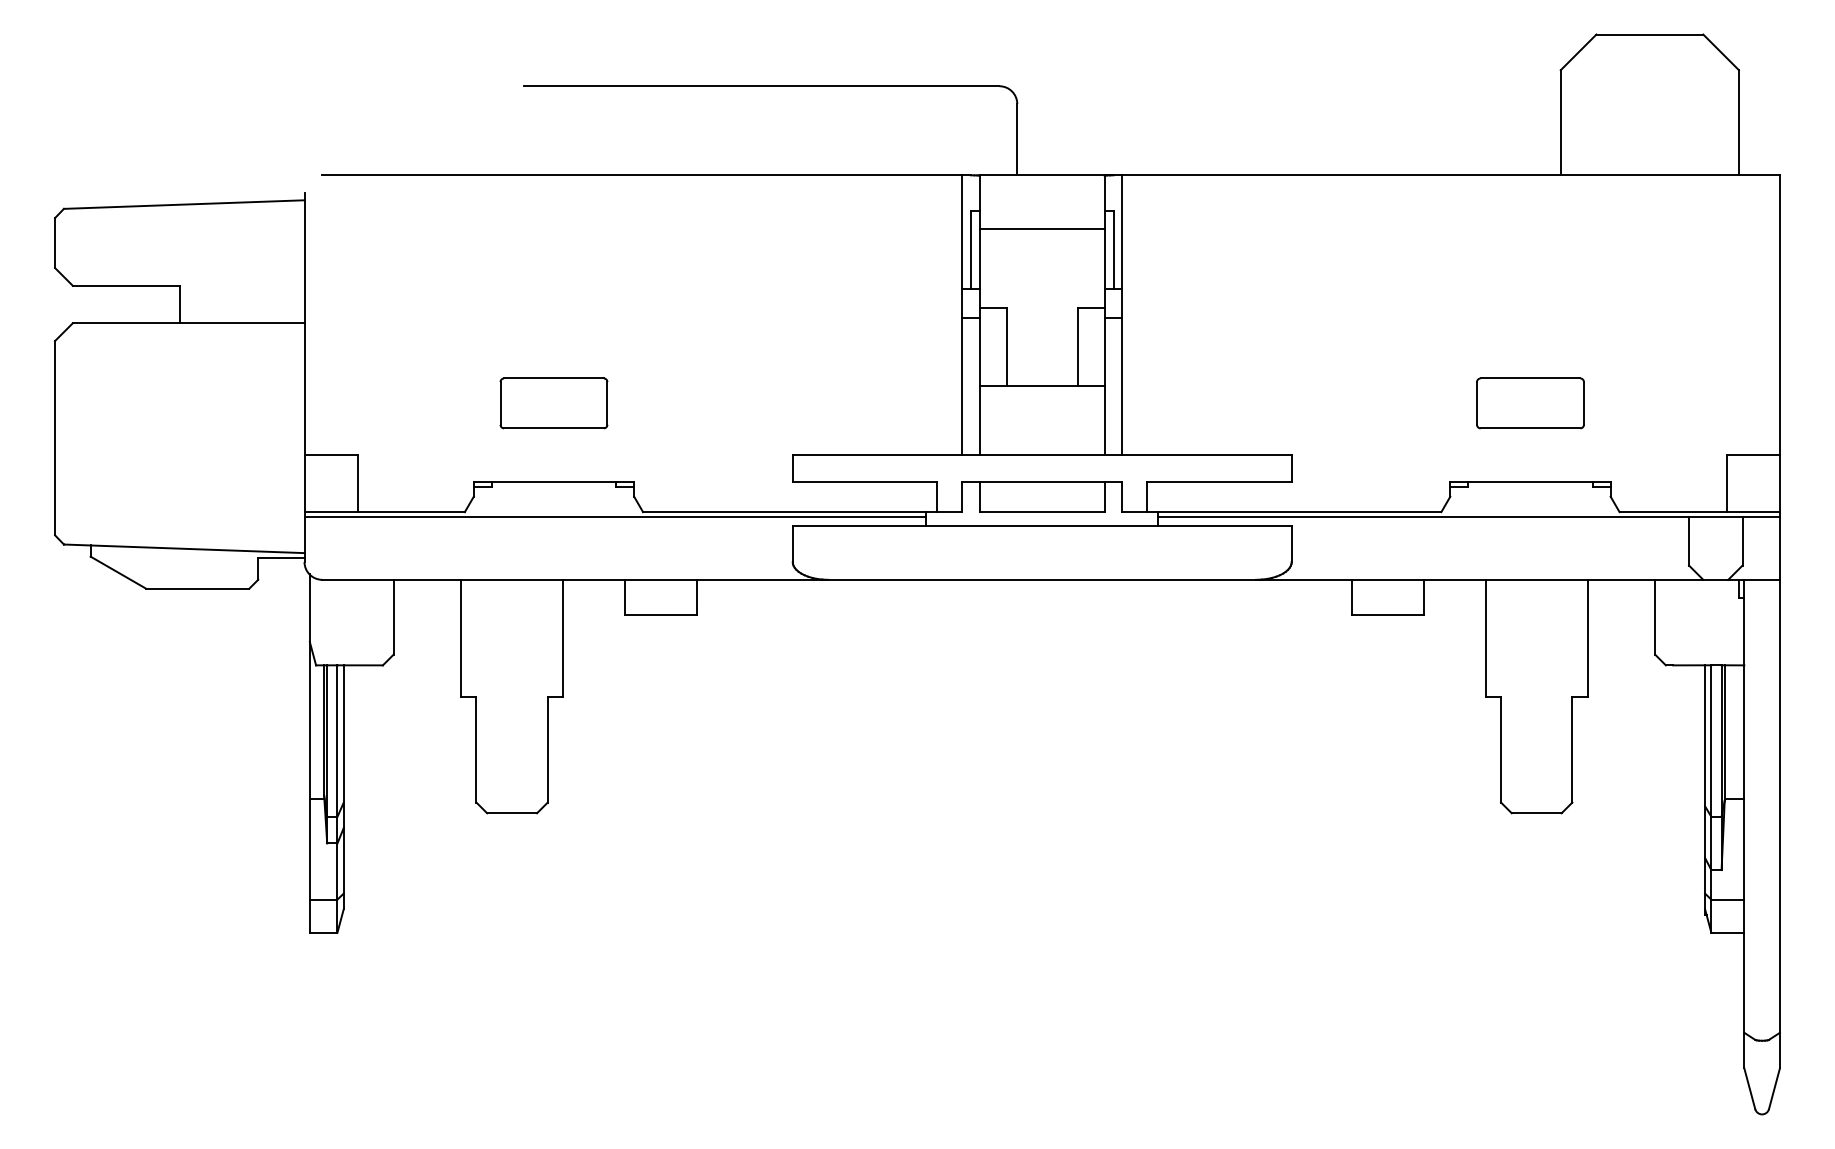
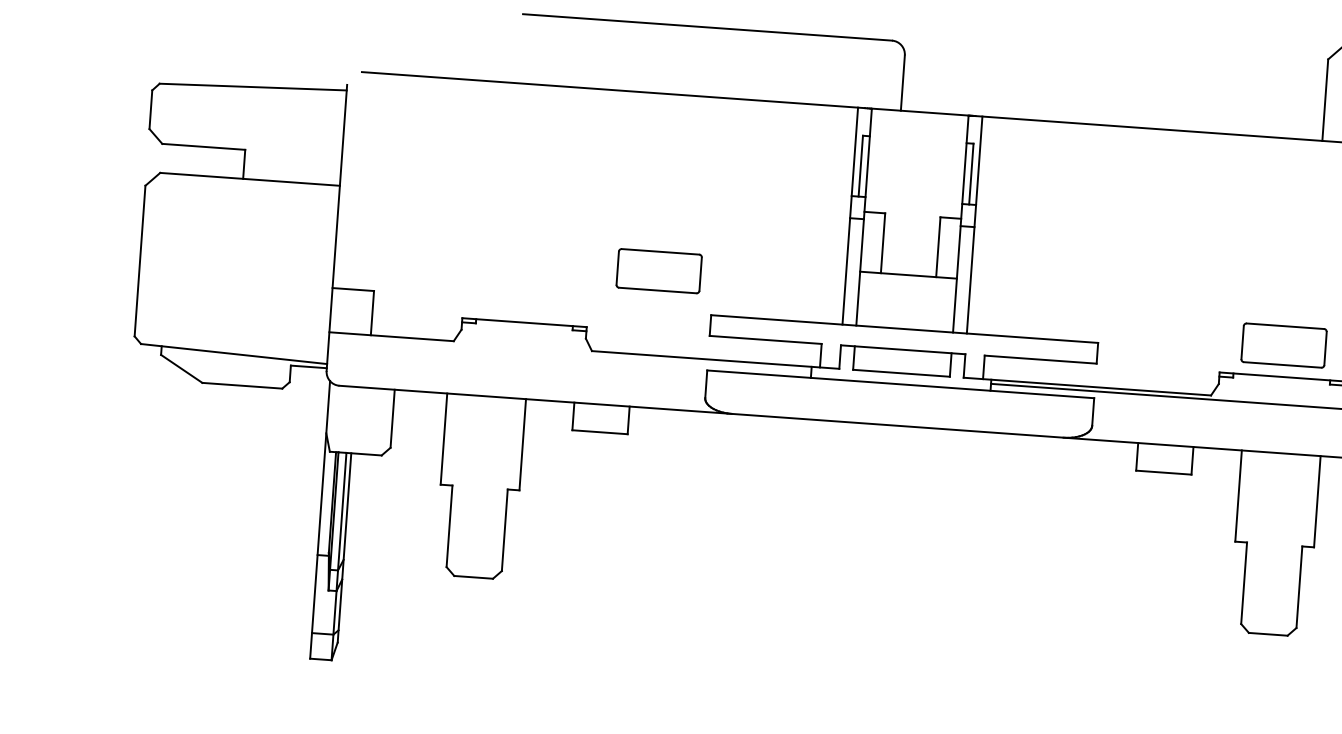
line: (1041, 228) -> (916, 153), removed
part: (553, 403) -> (658, 271), moved
part: (1530, 403) -> (1284, 345), moved
line: (615, 517) -> (570, 353), removed

